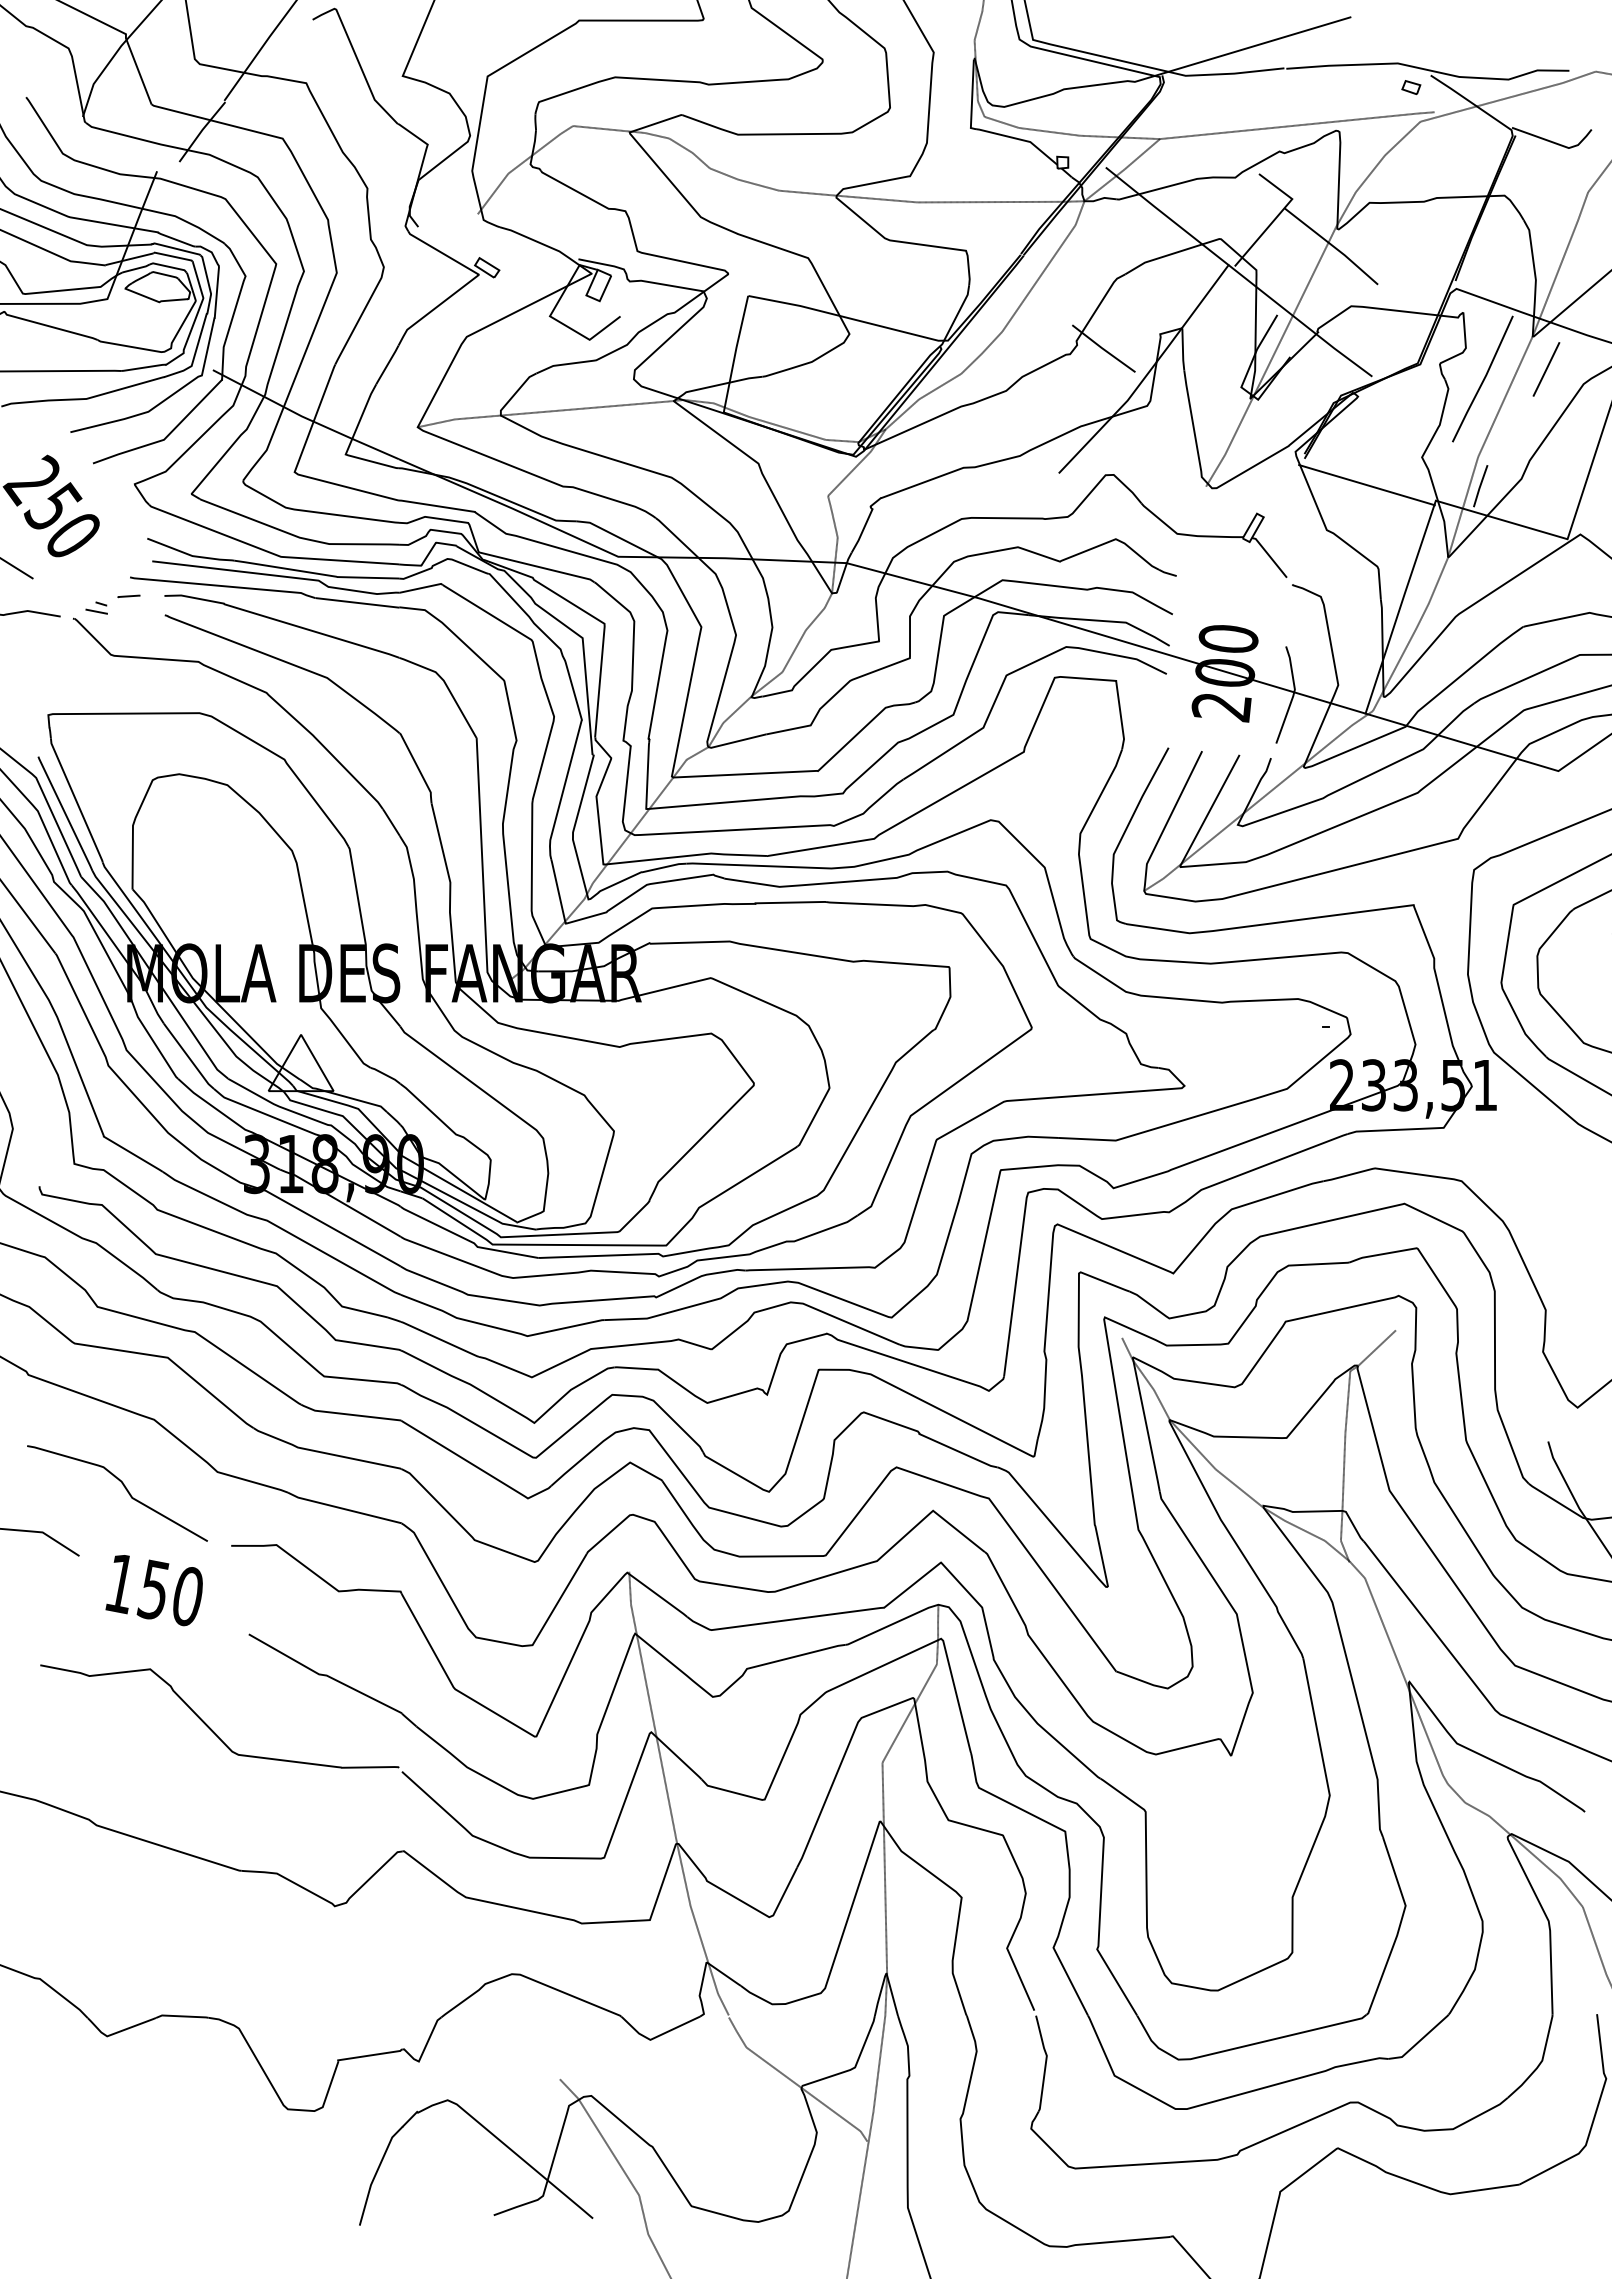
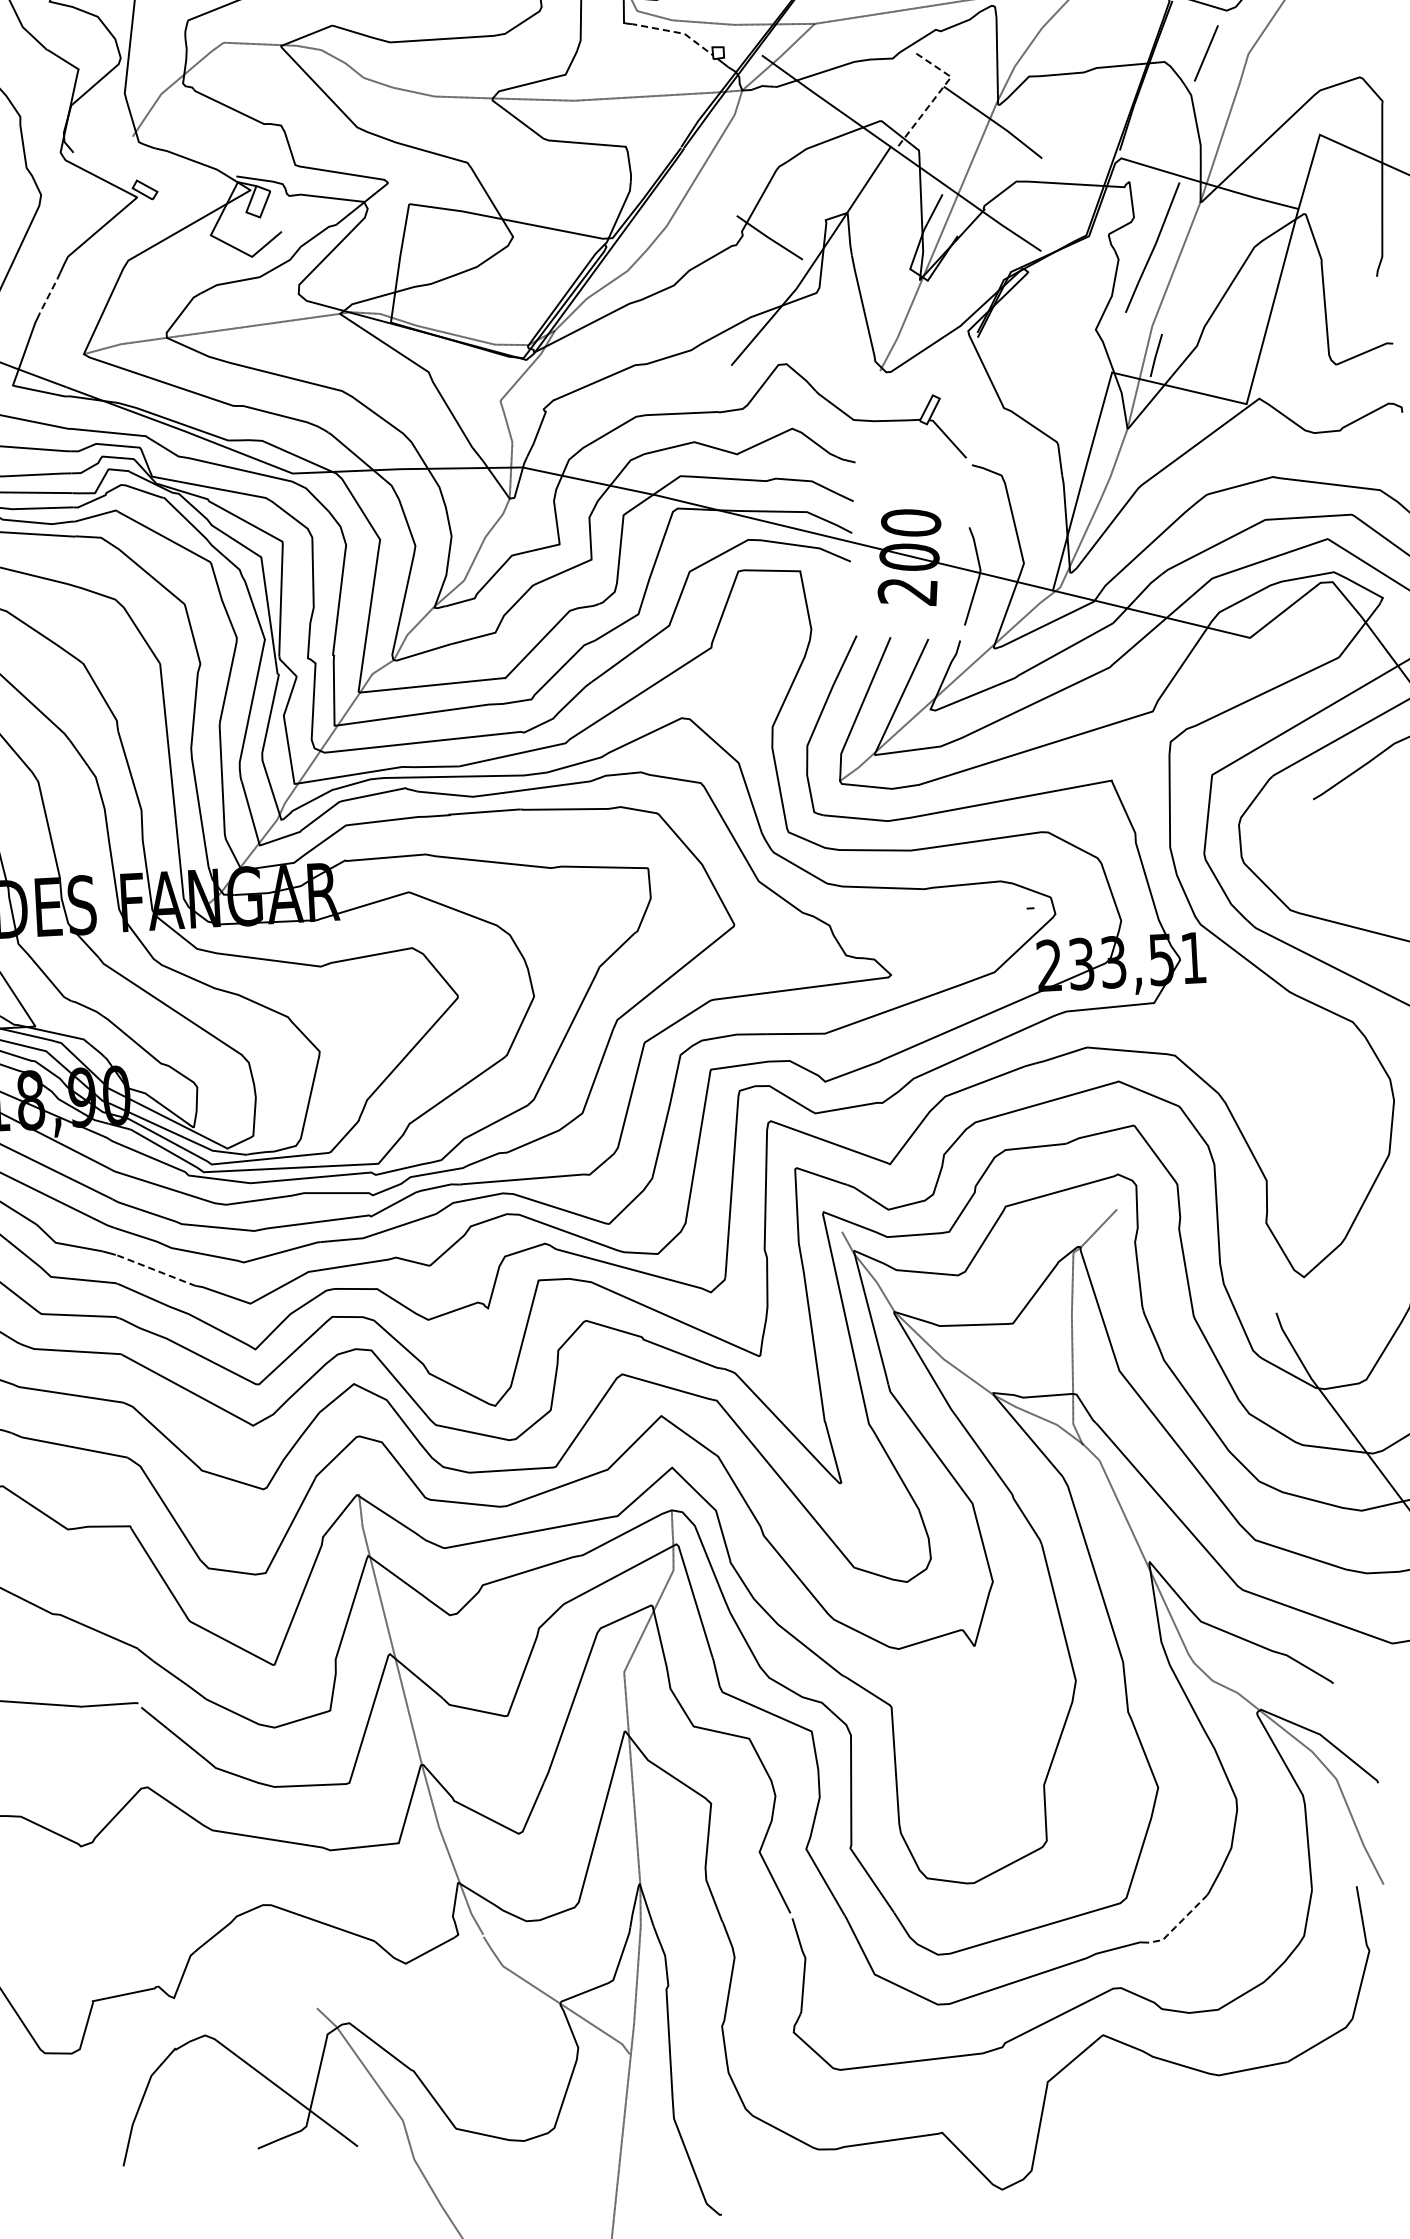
line: (1020, 139) -> (674, 31), solid -> dashed
line: (1277, 216) -> (937, 95), solid -> dashed
line: (387, 365) -> (50, 293), solid -> dashed
line: (1546, 369) -> (1206, 53), moved
line: (1366, 485) -> (1041, 361), removed
line: (439, 1339) -> (155, 1270), solid -> dashed
line: (1420, 2040) -> (1180, 1922), solid -> dashed

